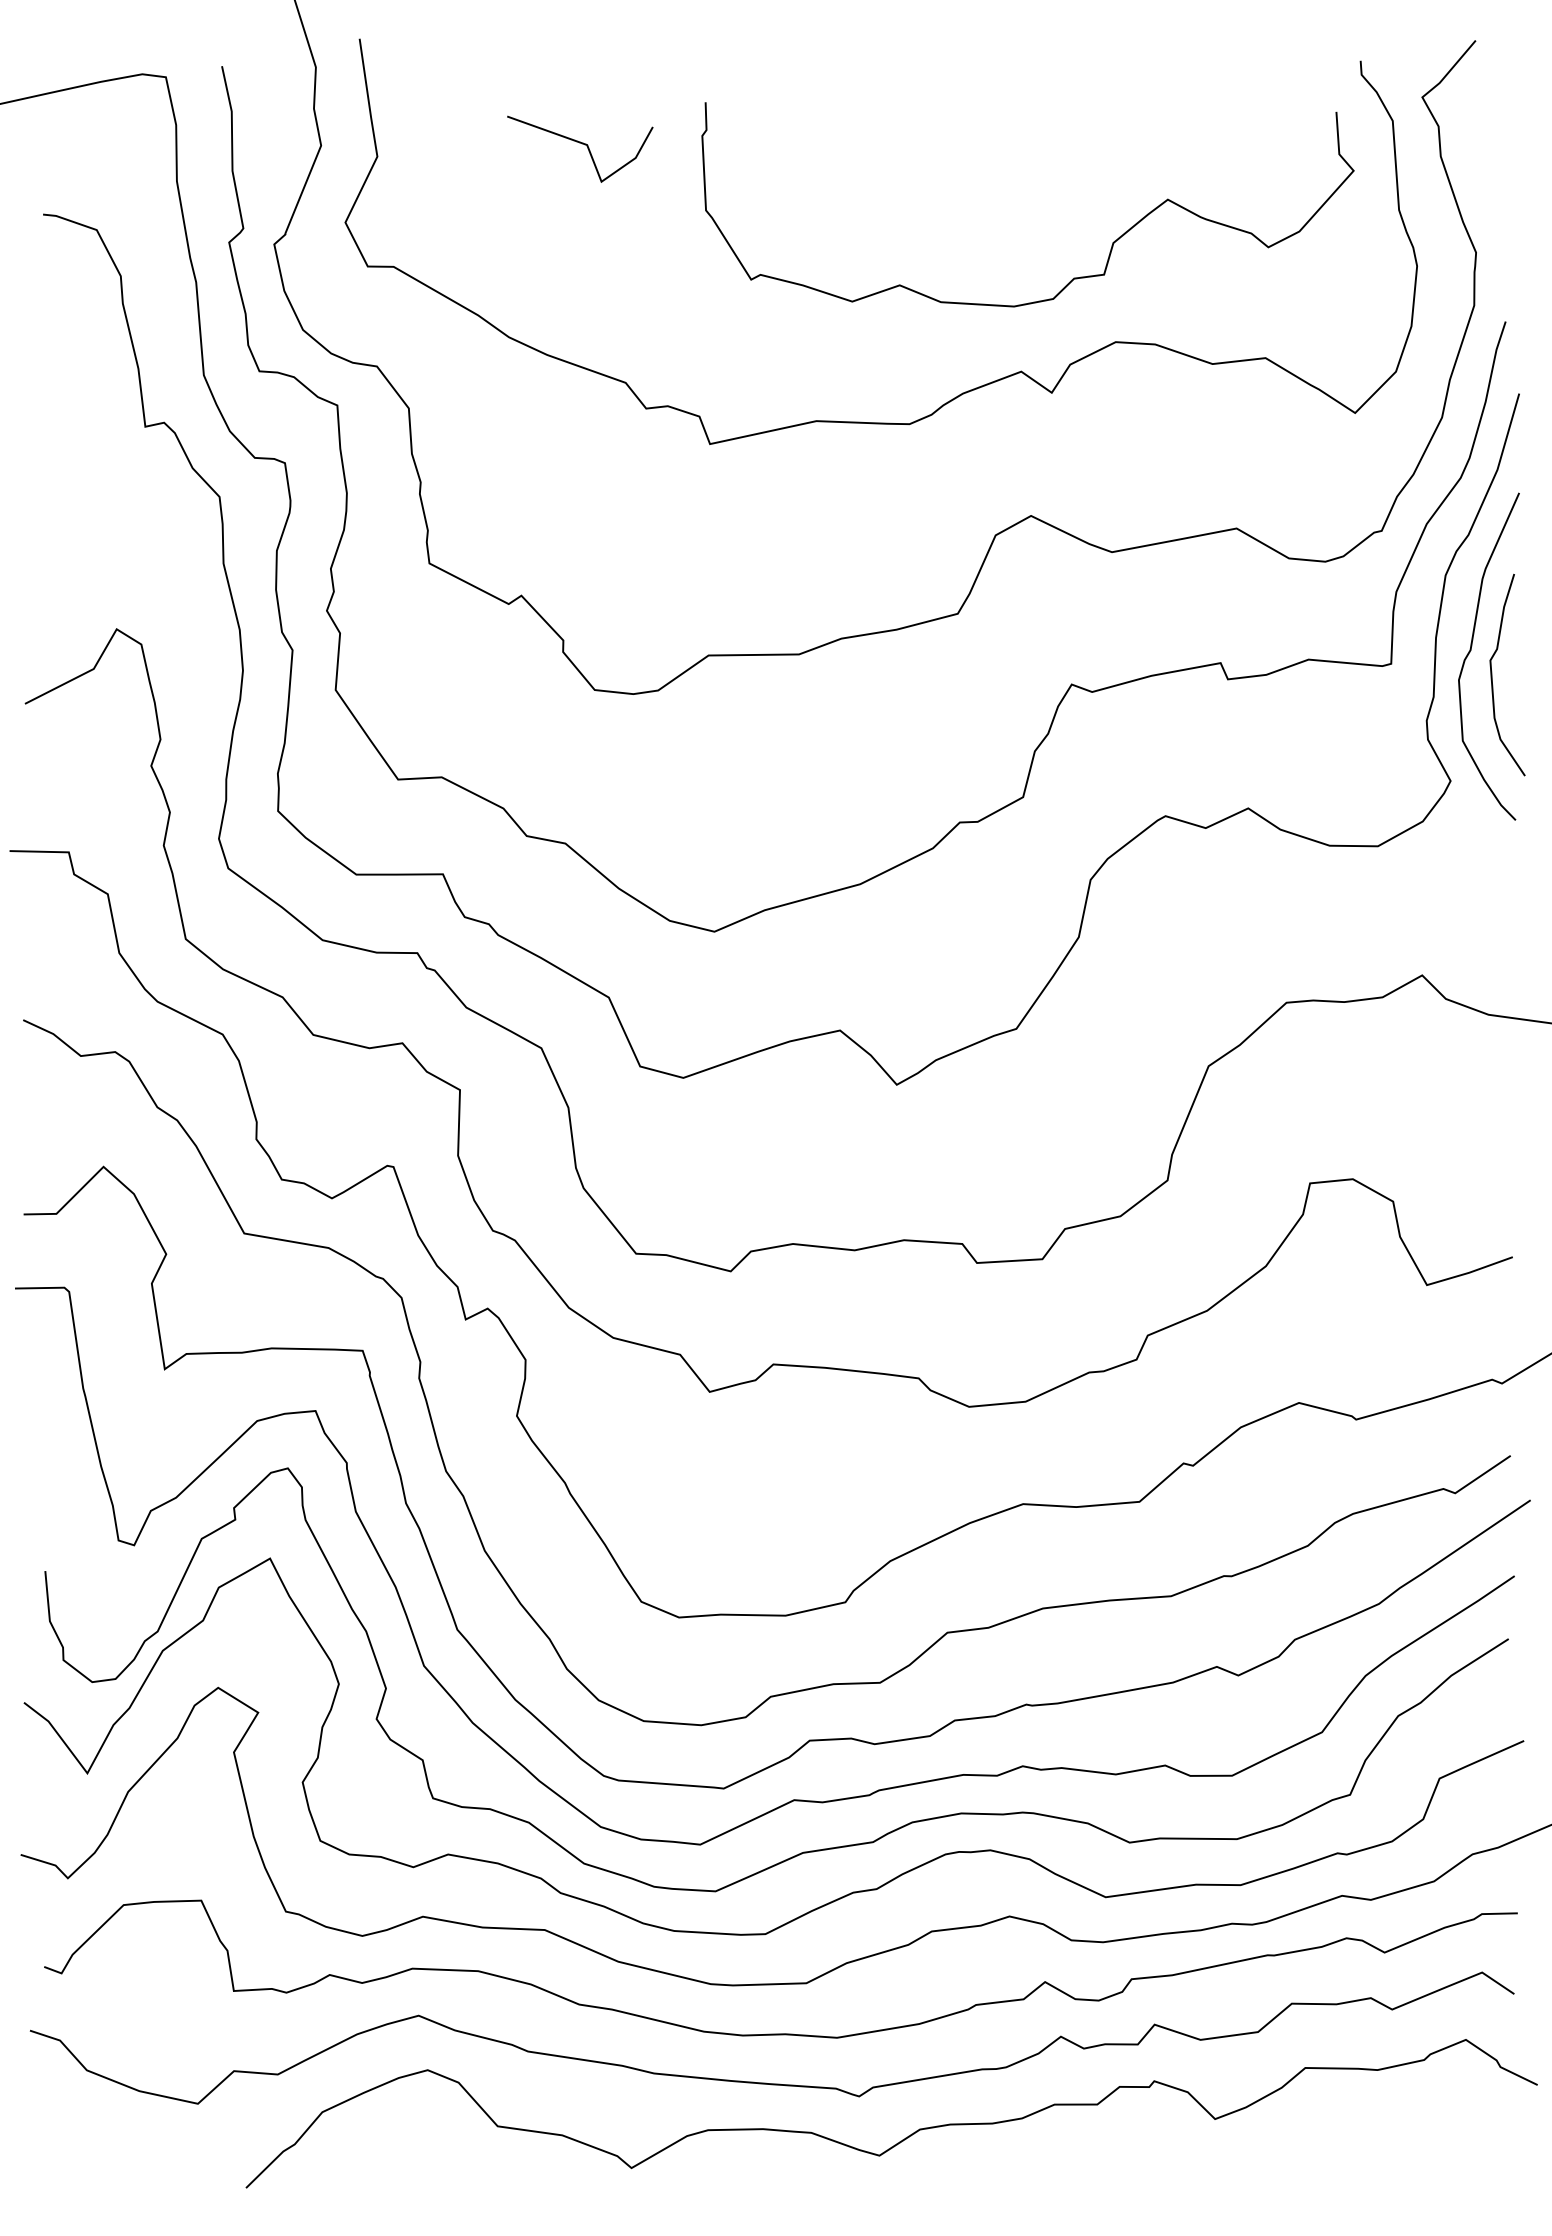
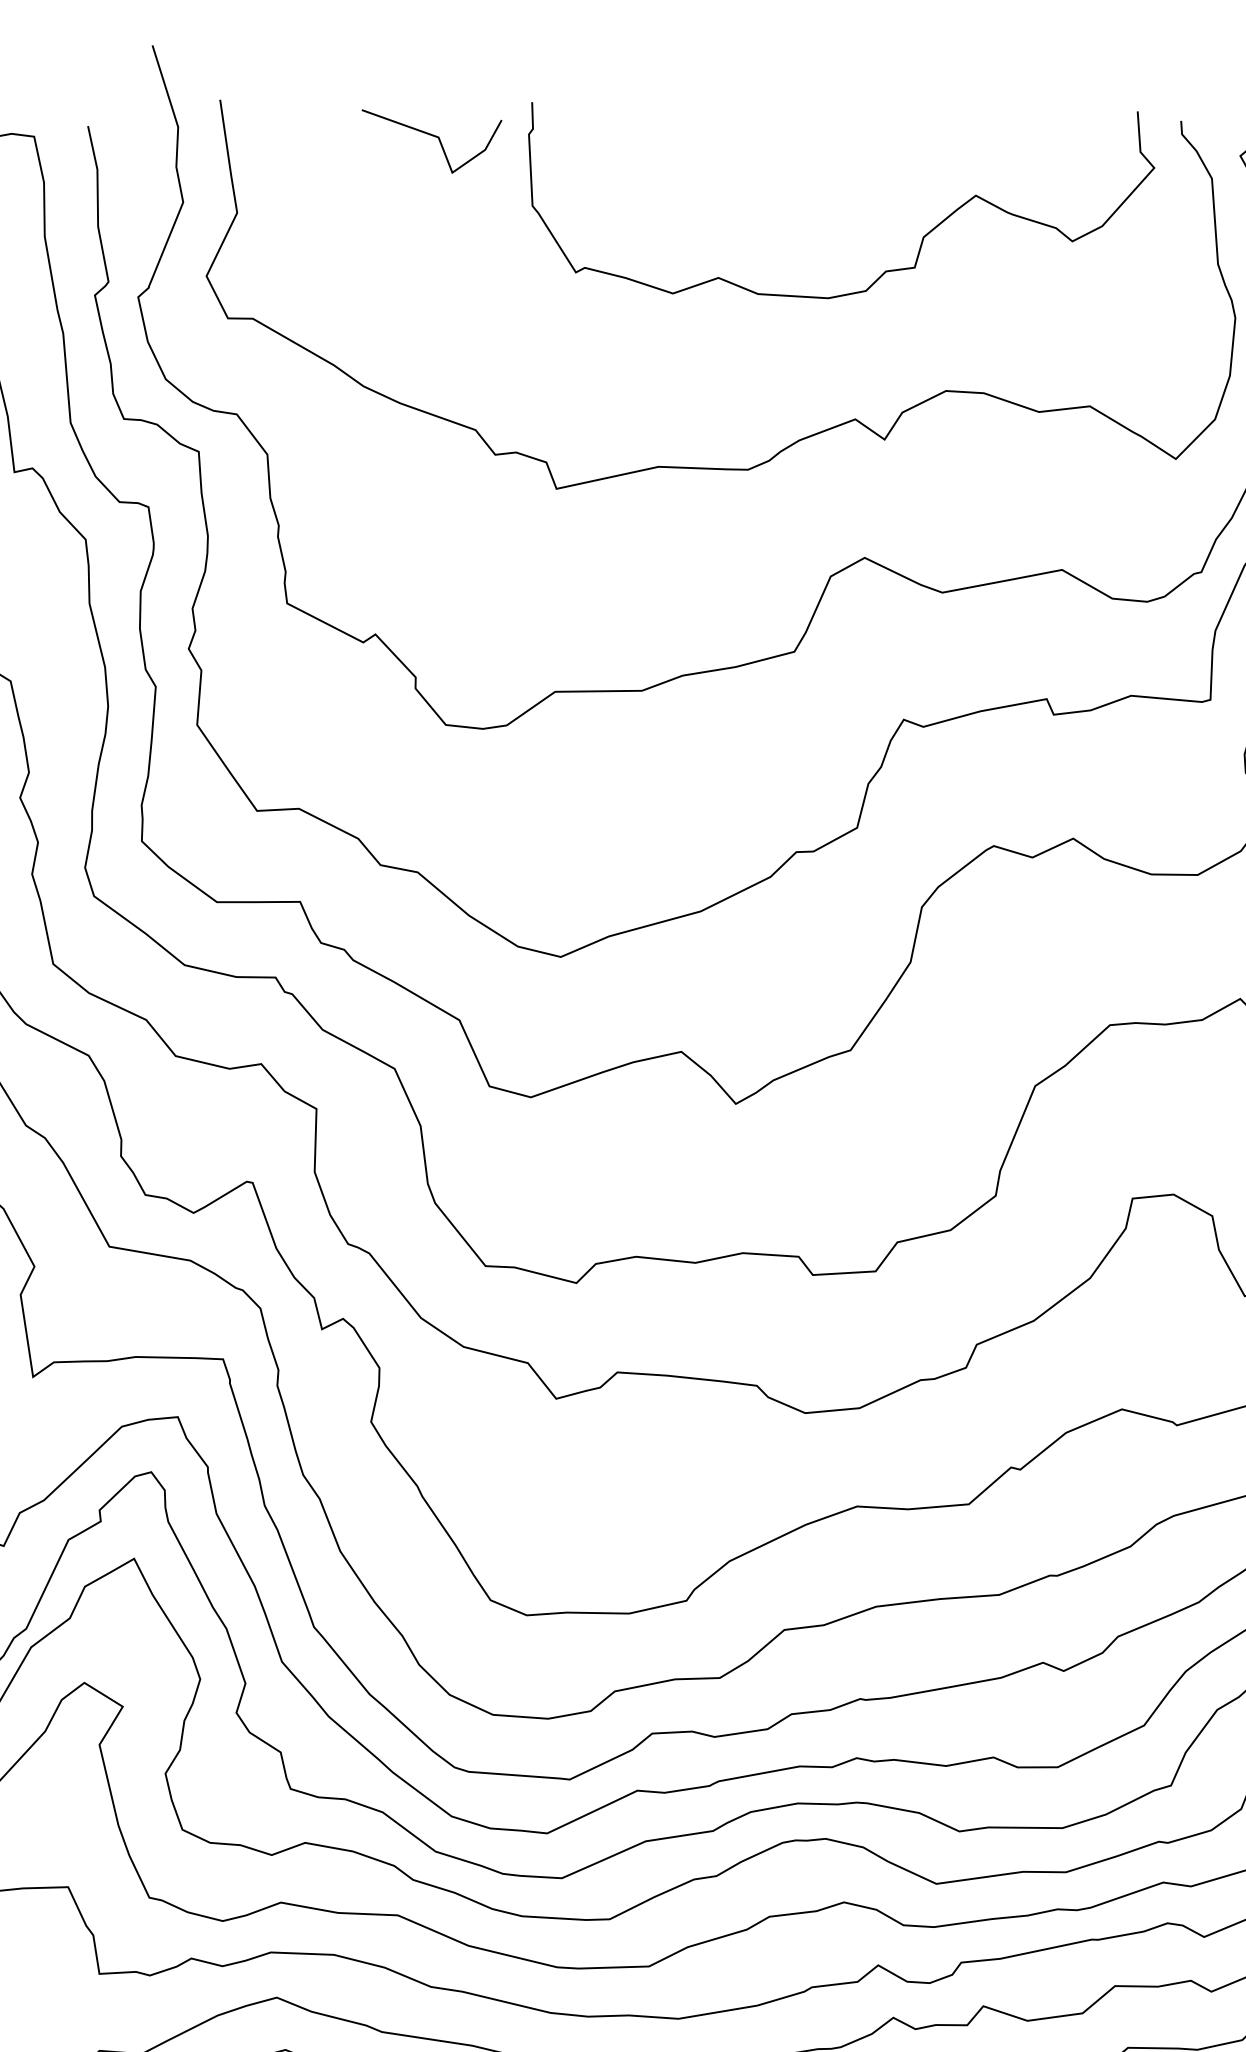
line: (582, 144) -> (434, 136), moved
curve: (1072, 278) -> (884, 271), moved

